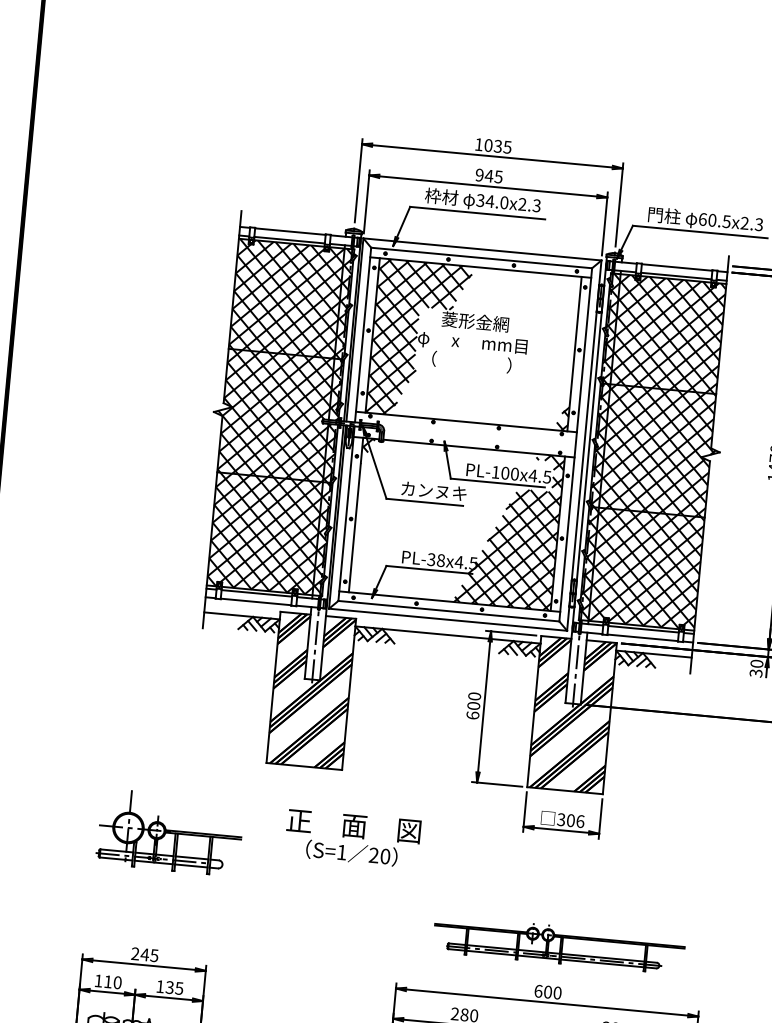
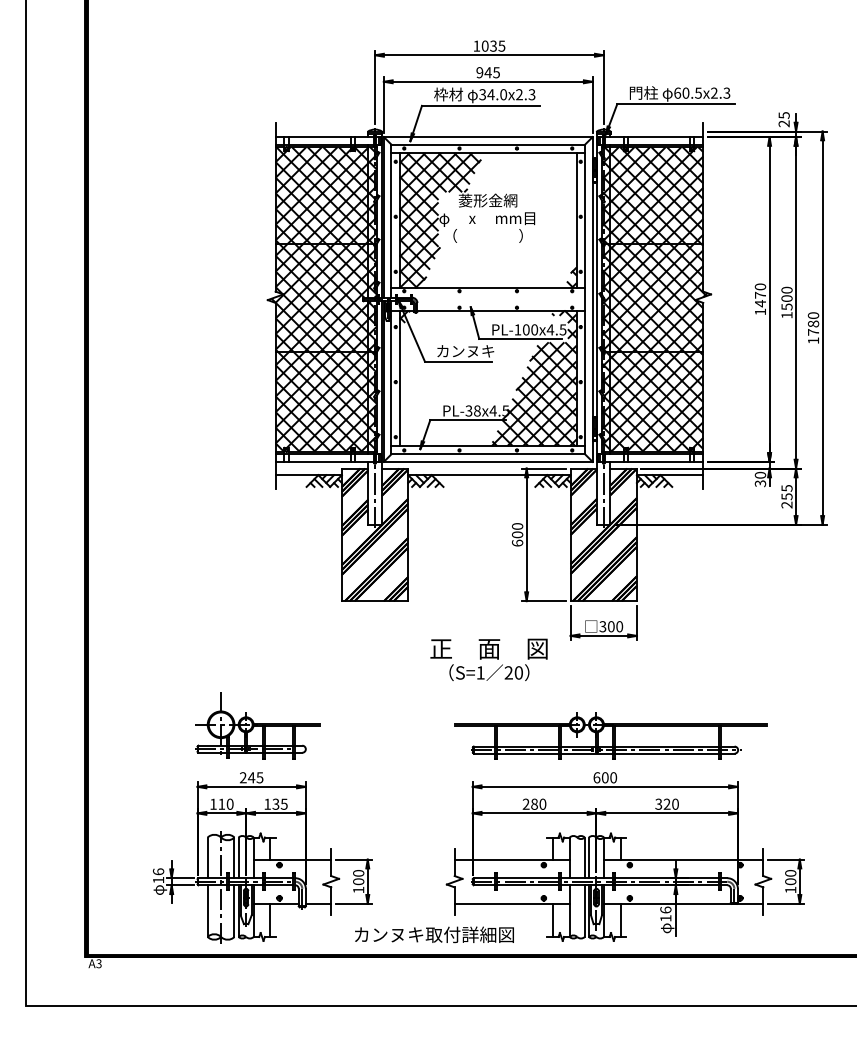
text: (580, 821) -> (619, 626), 306 -> 300
part: (169, 832) -> (257, 725), moved
text: (352, 838) -> (488, 659), moved
part: (558, 944) -> (610, 735), size x1.43

